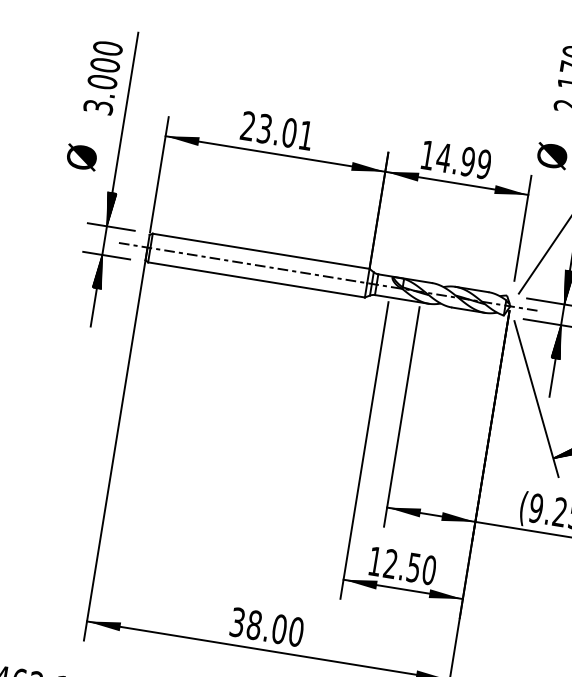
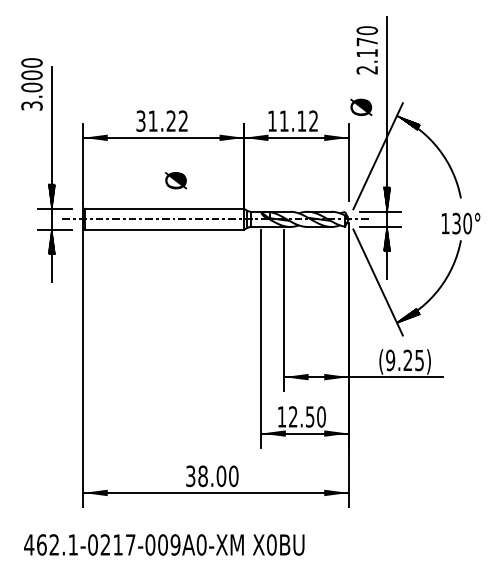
text: (102, 77) -> (31, 84), moved
text: (276, 129) -> (161, 120), 23.01 -> 31.22
text: (82, 157) -> (176, 180), moved
text: (463, 160) -> (298, 120), 14.99 -> 11.12

